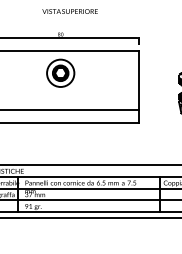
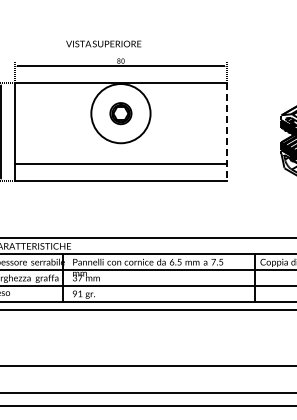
text: (69, 11) -> (103, 43), moved
circle: (60, 73) -> (120, 113), size x1.6
line: (138, 86) -> (226, 131), solid -> dashed

